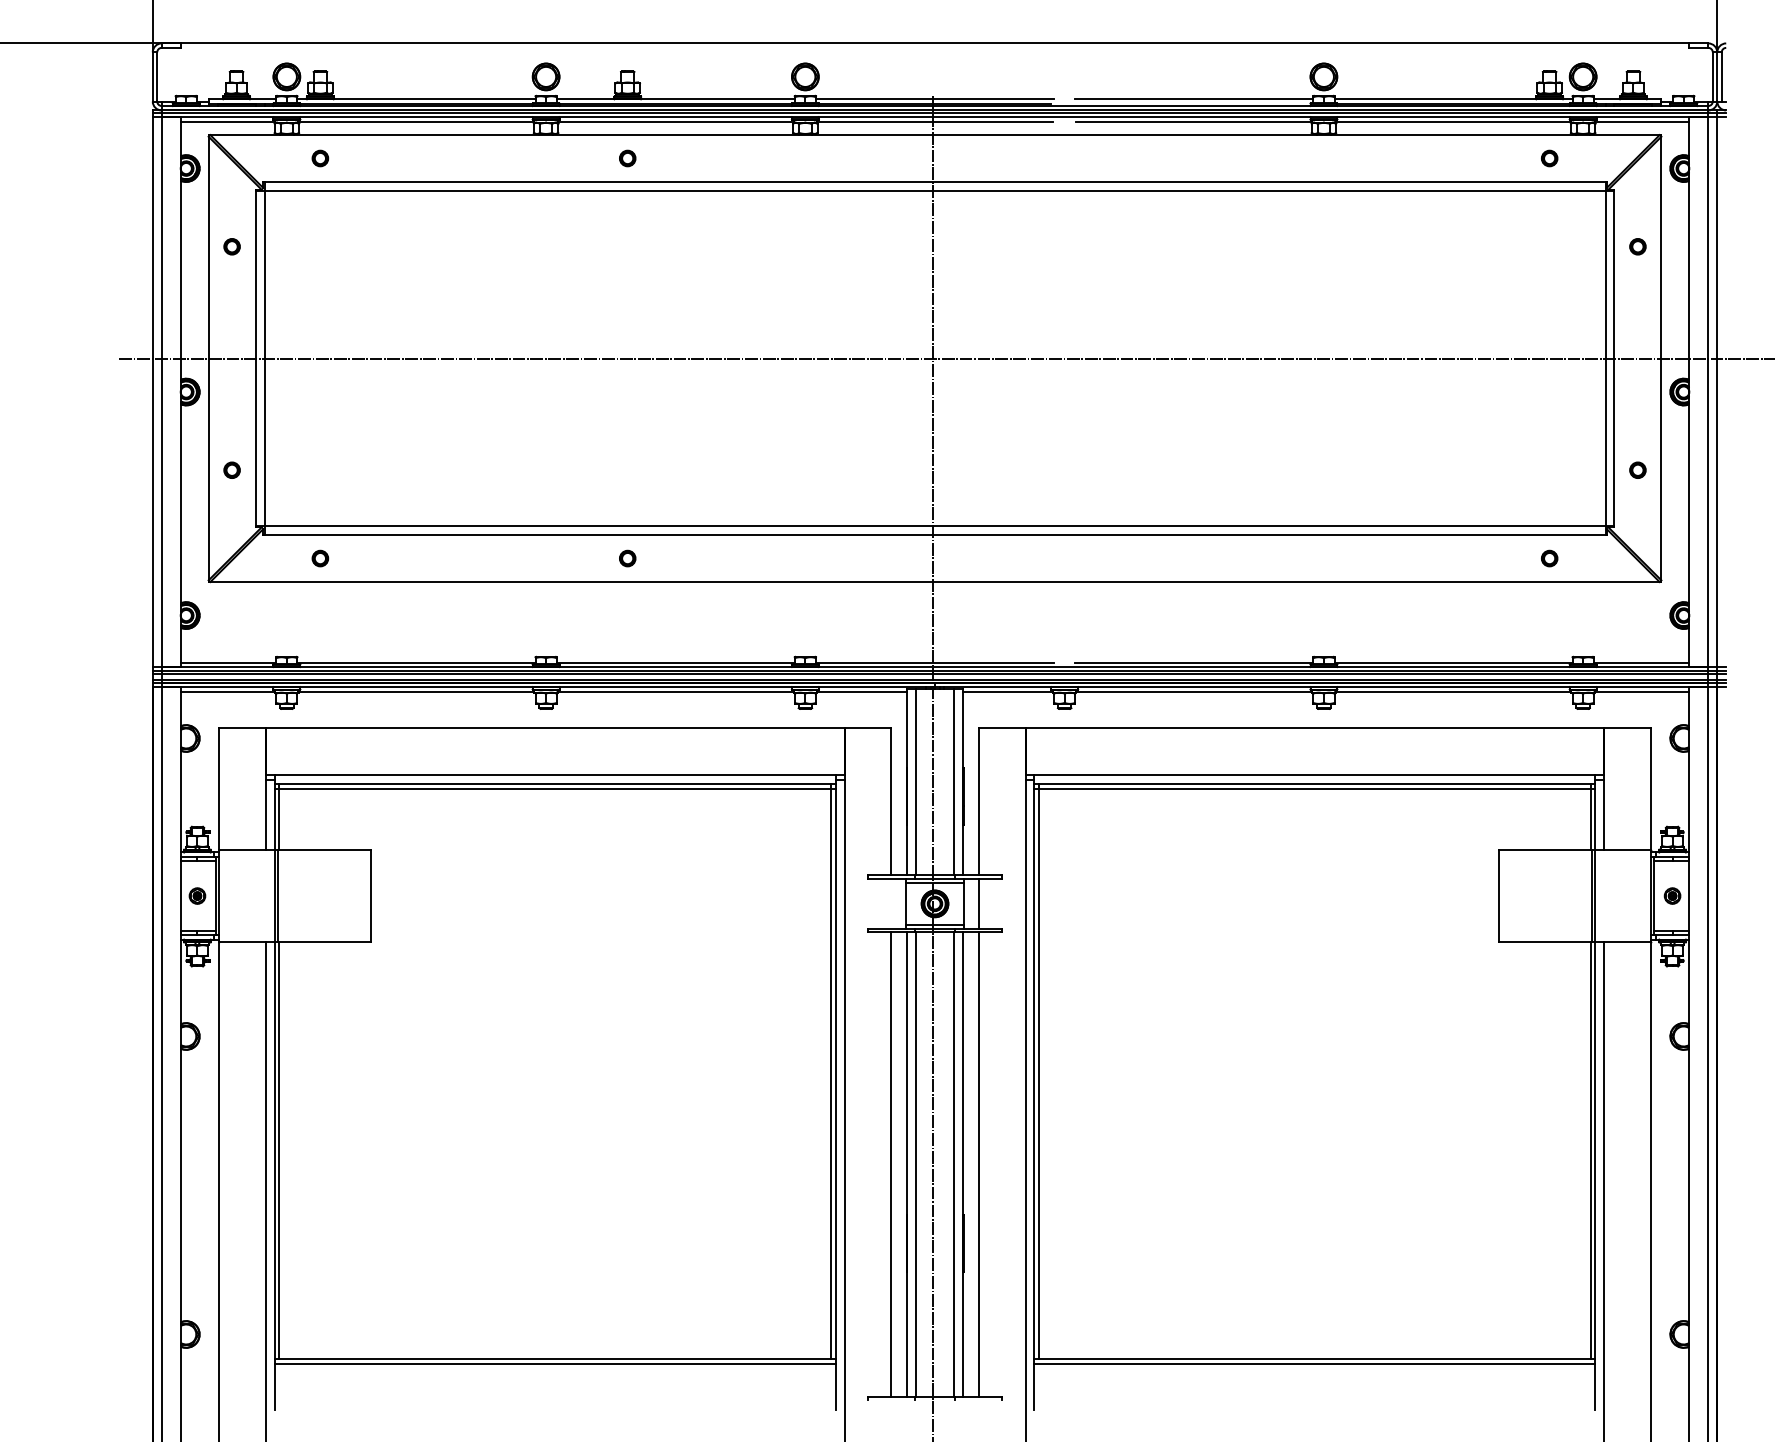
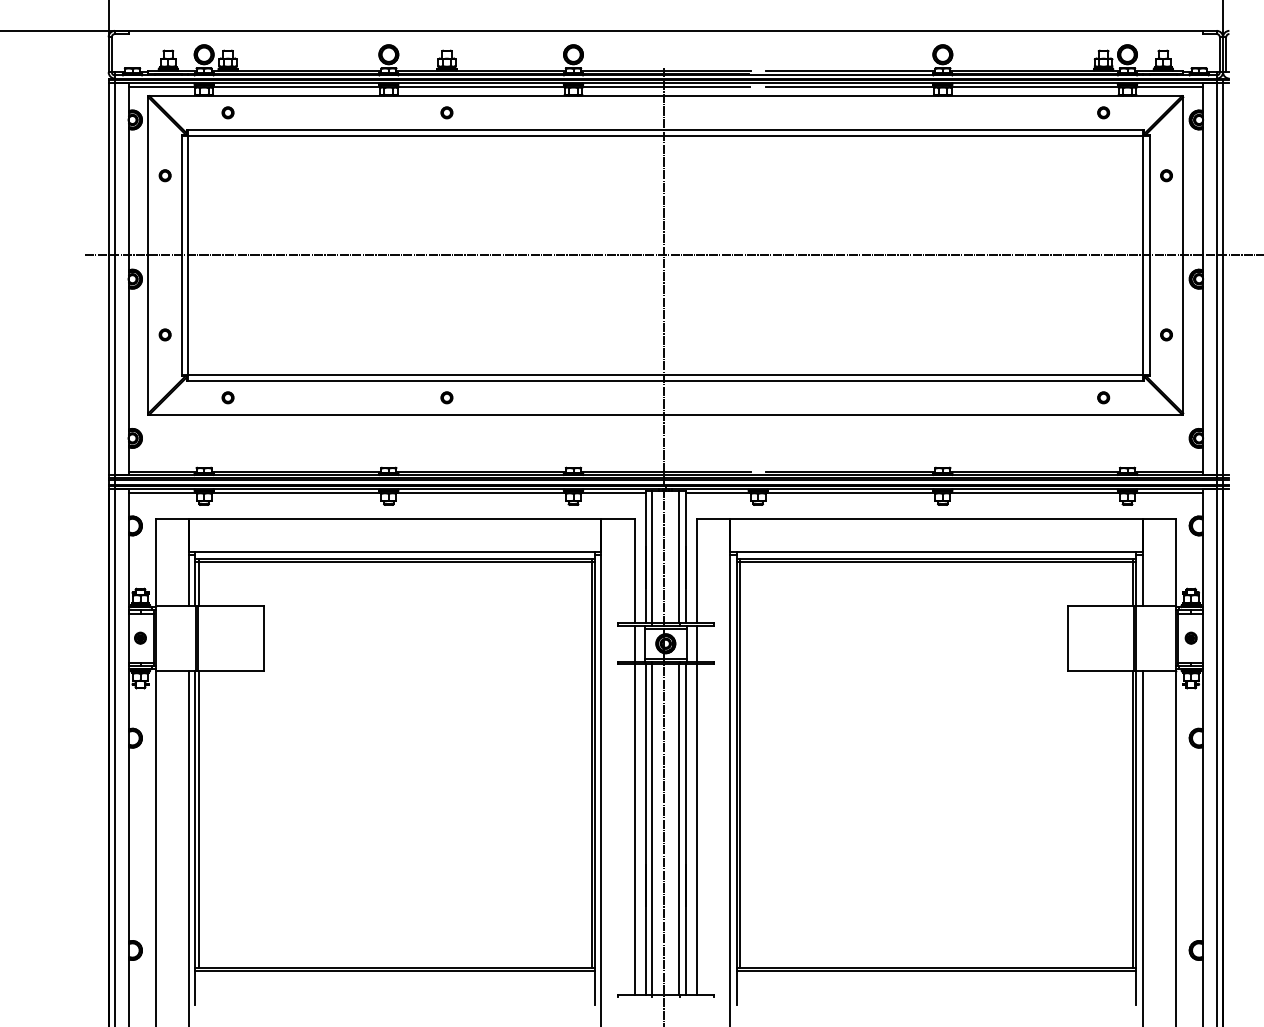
line: (891, 903) -> (634, 643), added

